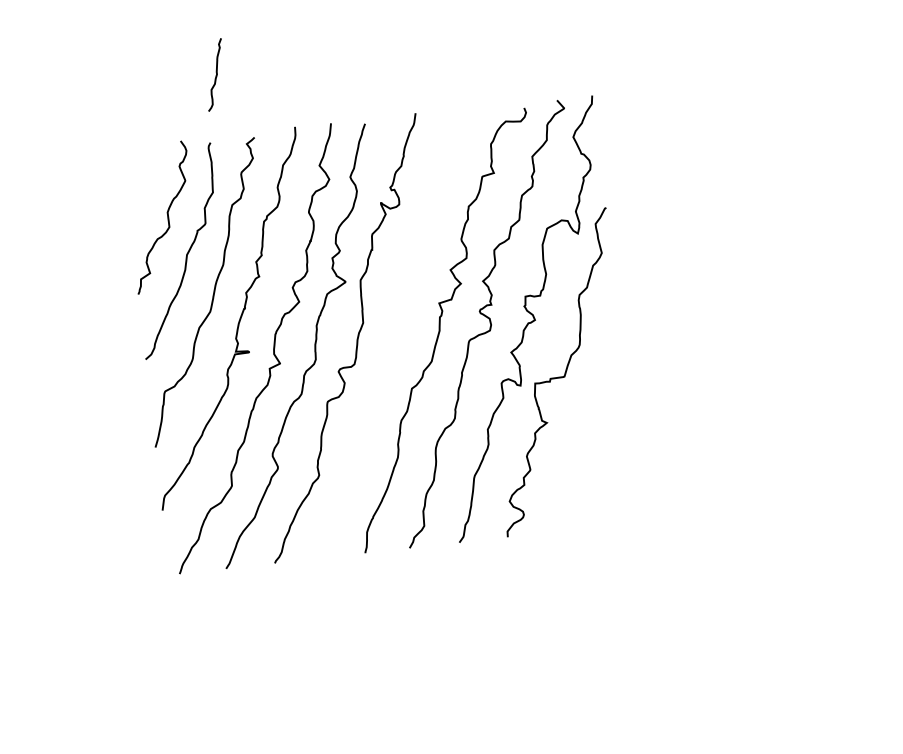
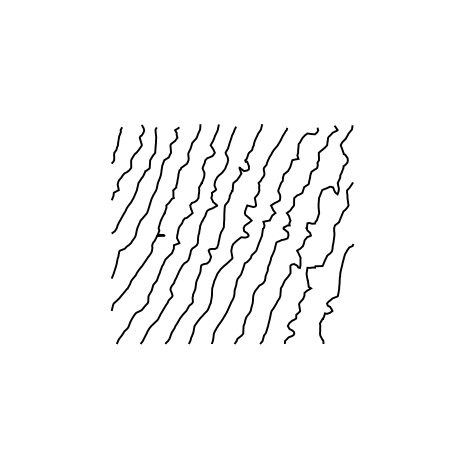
line: (214, 75) -> (116, 145), moved
curve: (396, 339) -> (239, 237), added
curve: (599, 427) -> (337, 293), added

